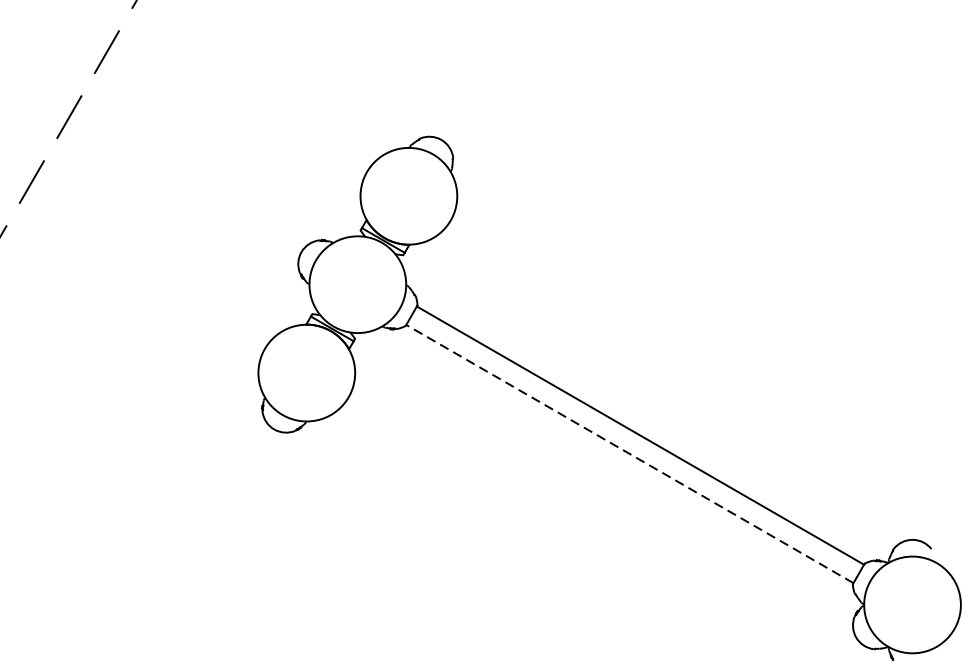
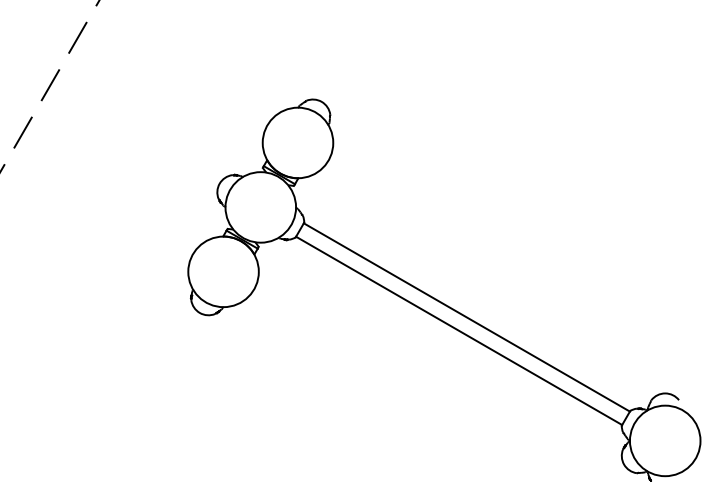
line: (629, 453) -> (458, 330), dashed -> solid

